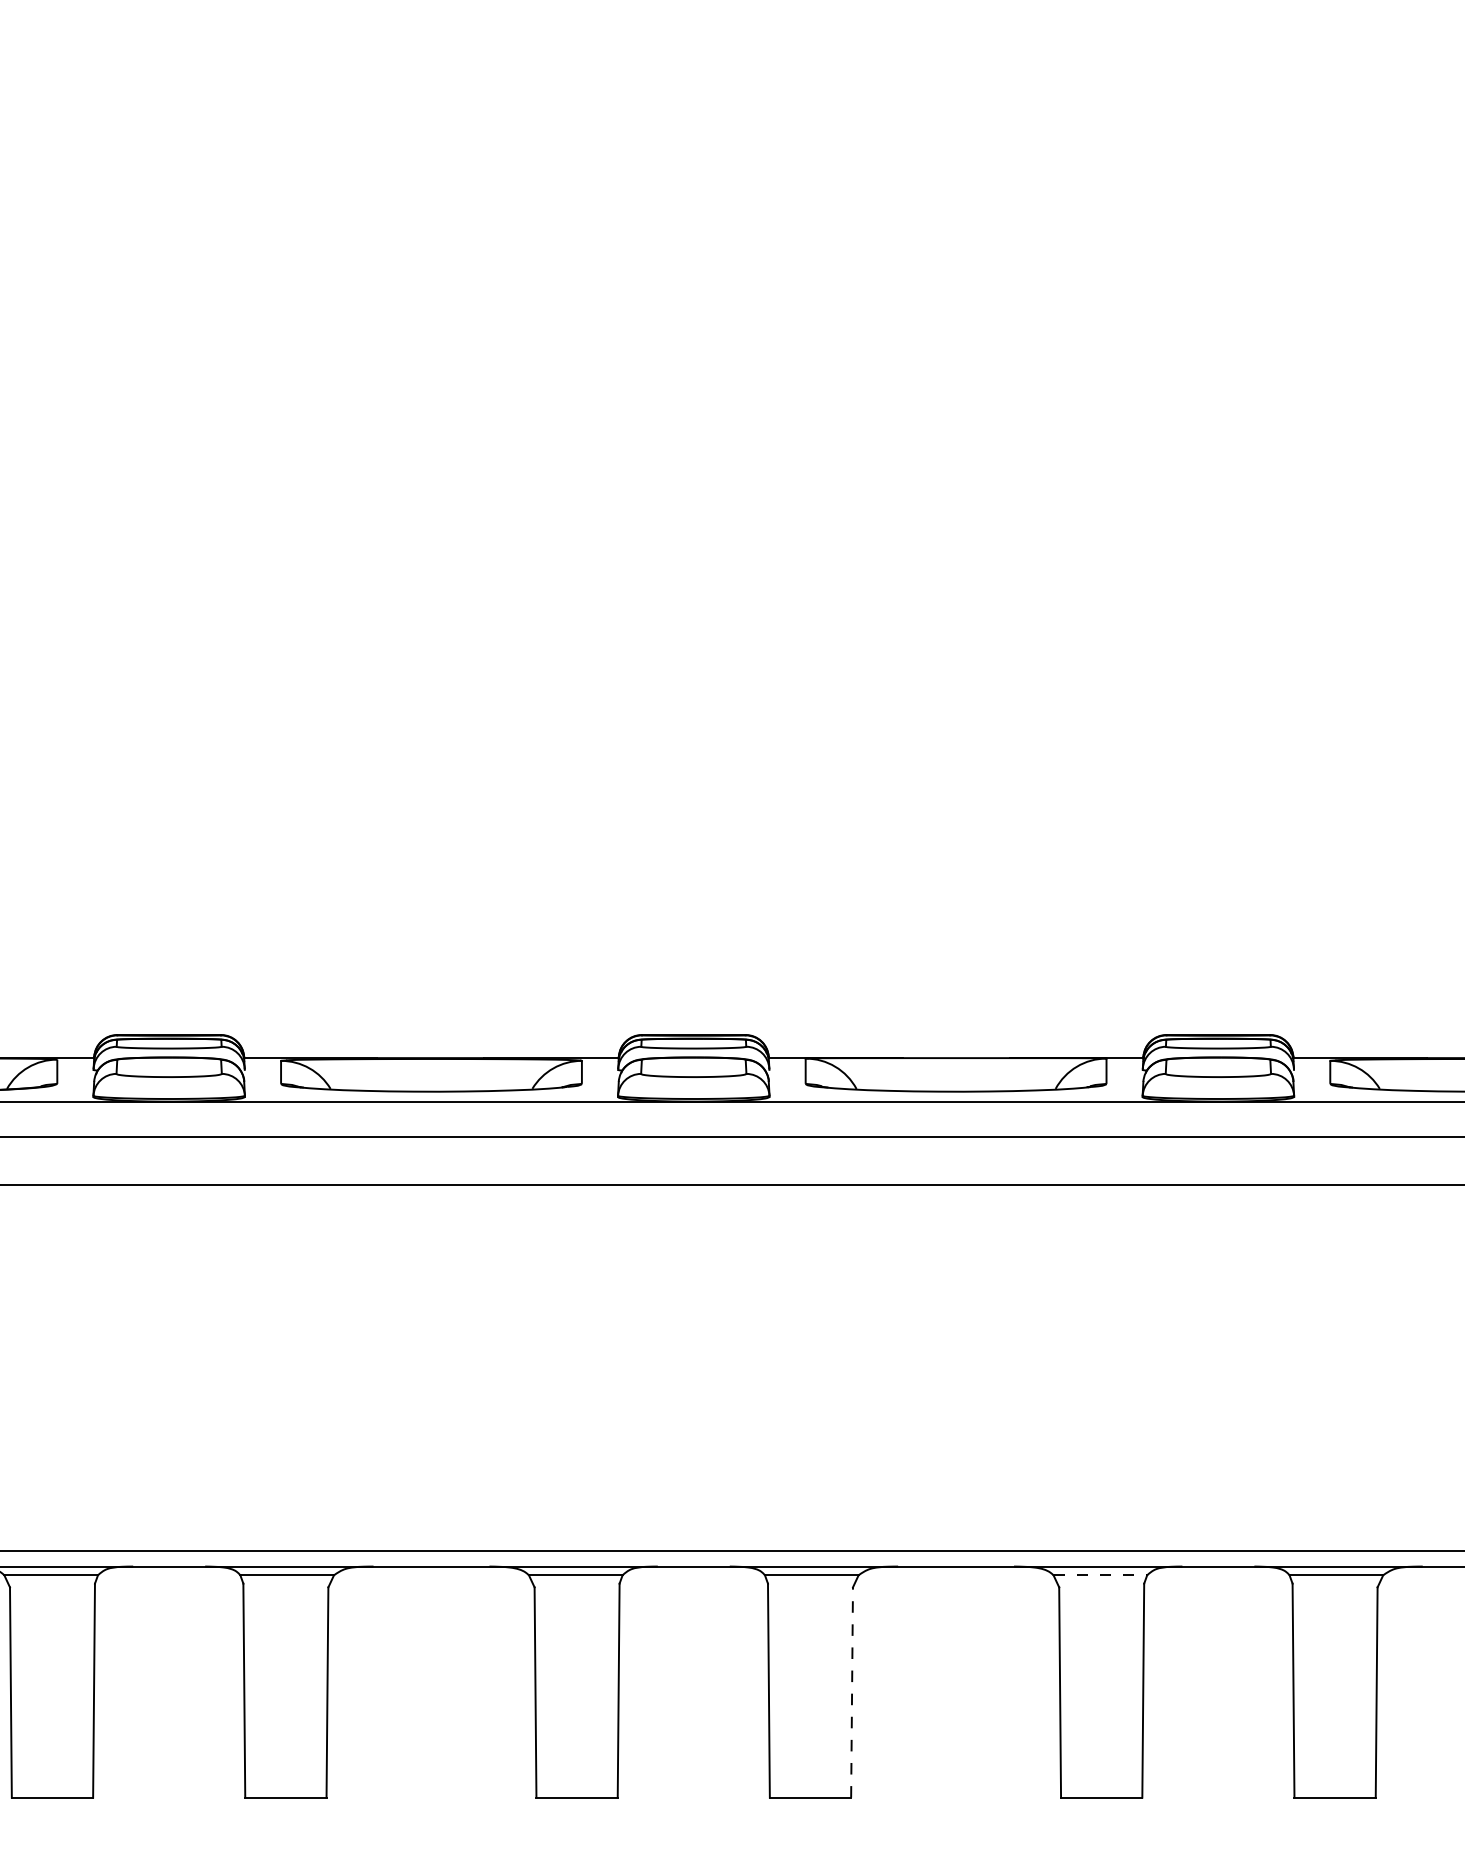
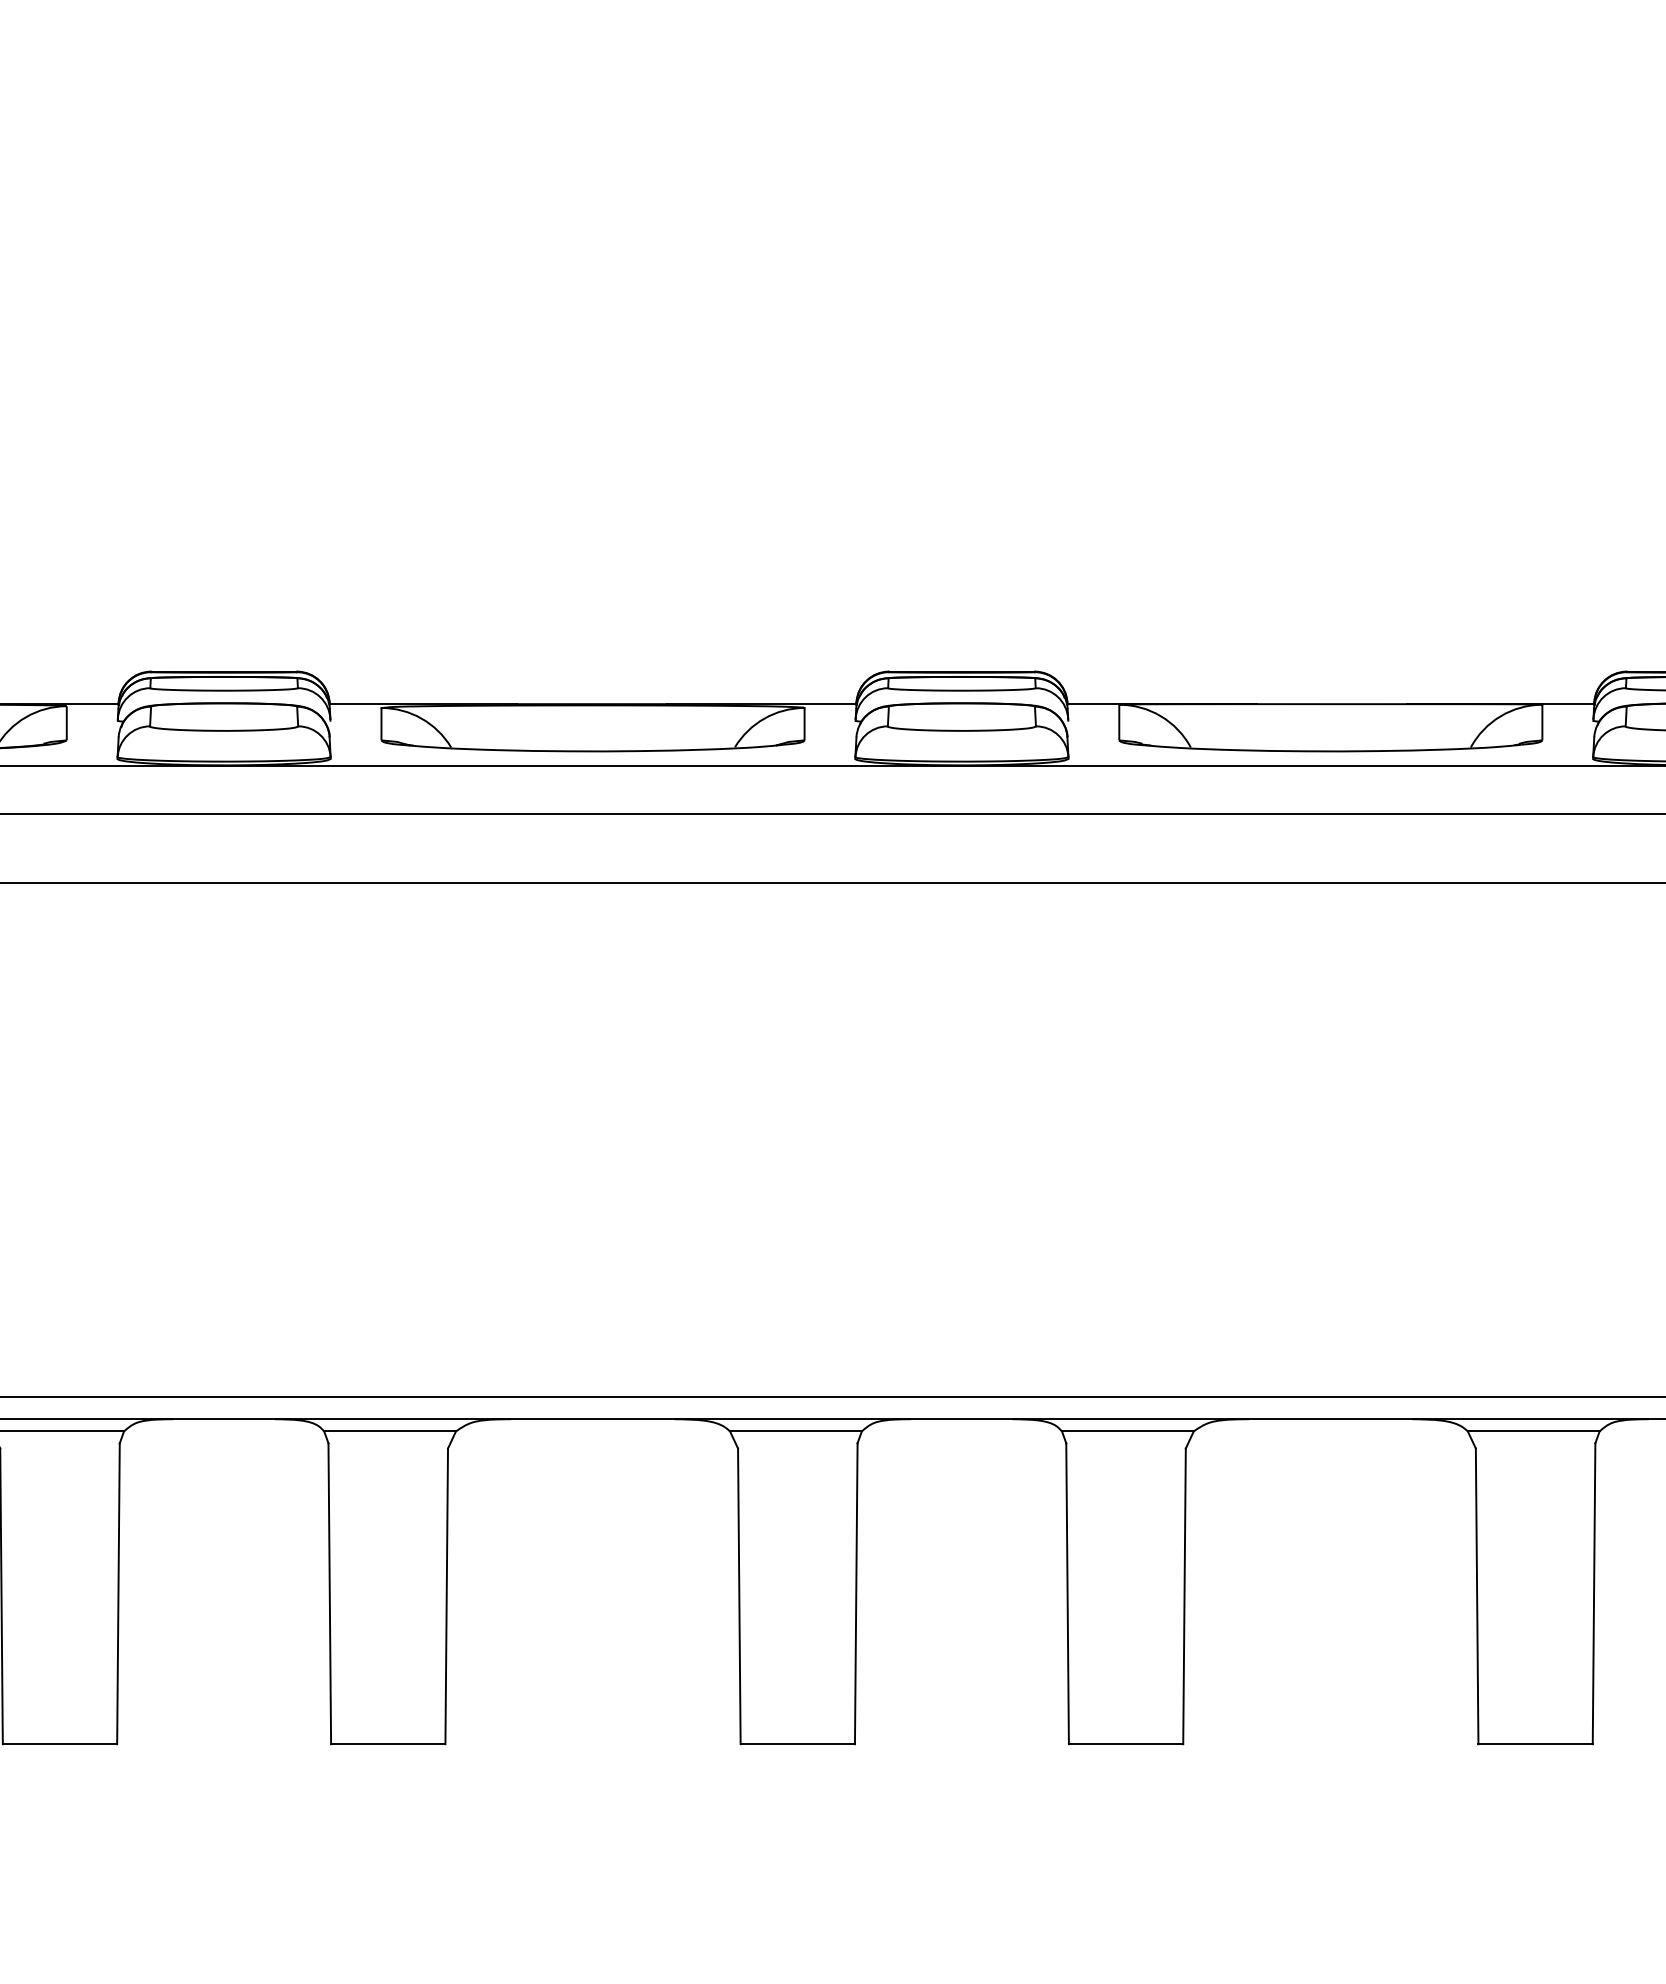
line: (1100, 1575) -> (1533, 1431), dashed -> solid
line: (852, 1692) -> (1185, 1596), dashed -> solid

